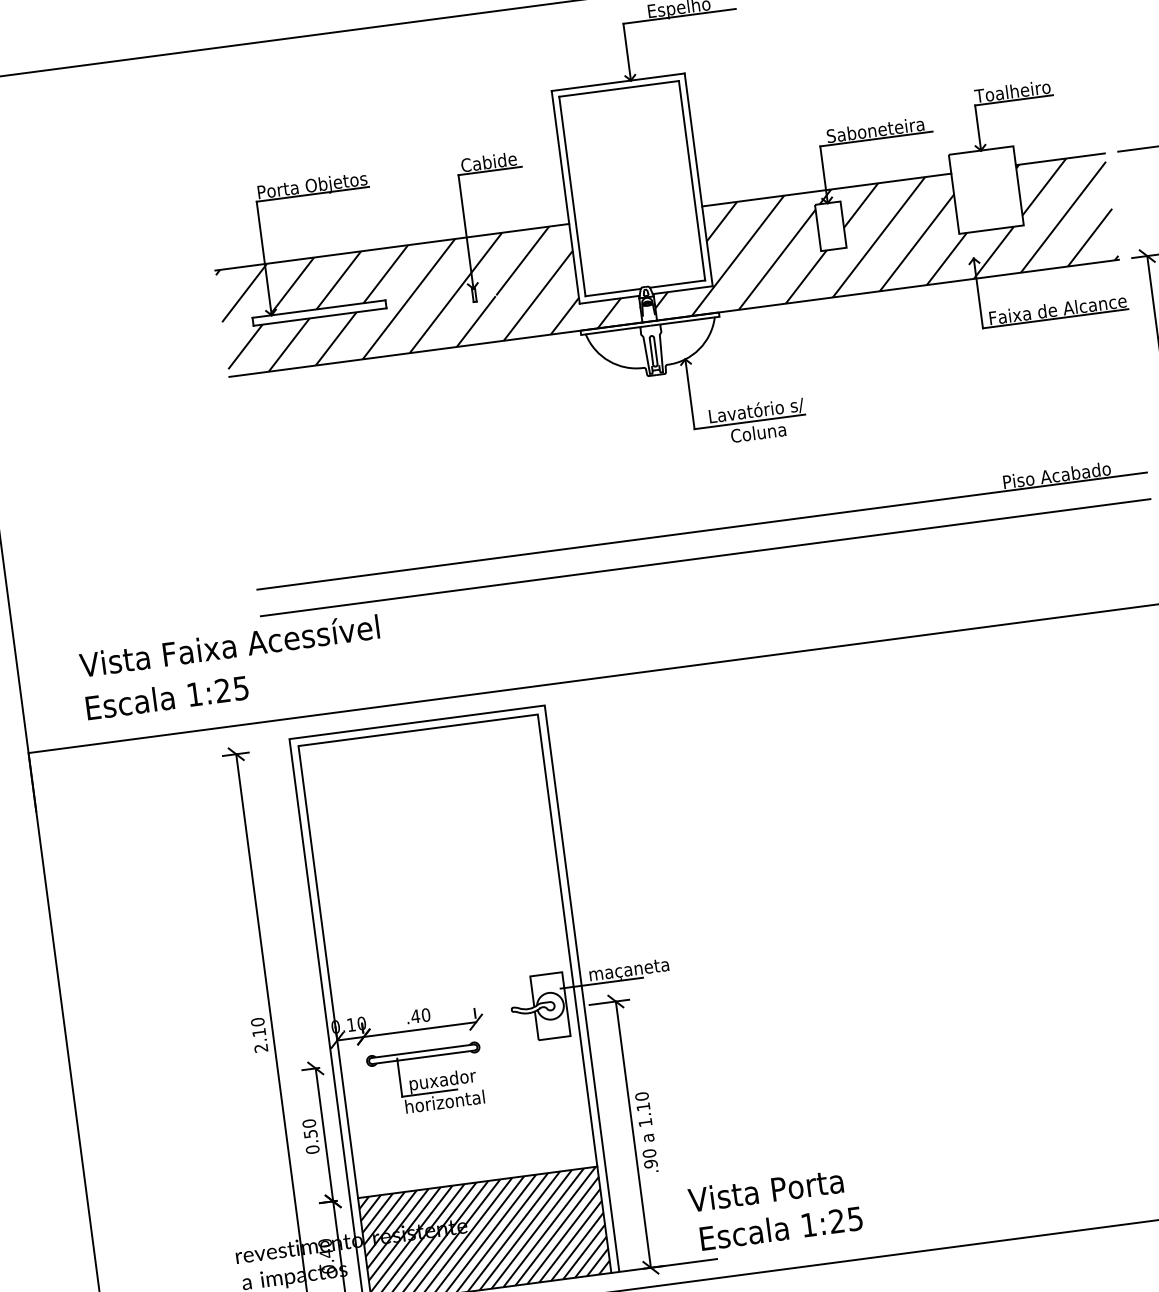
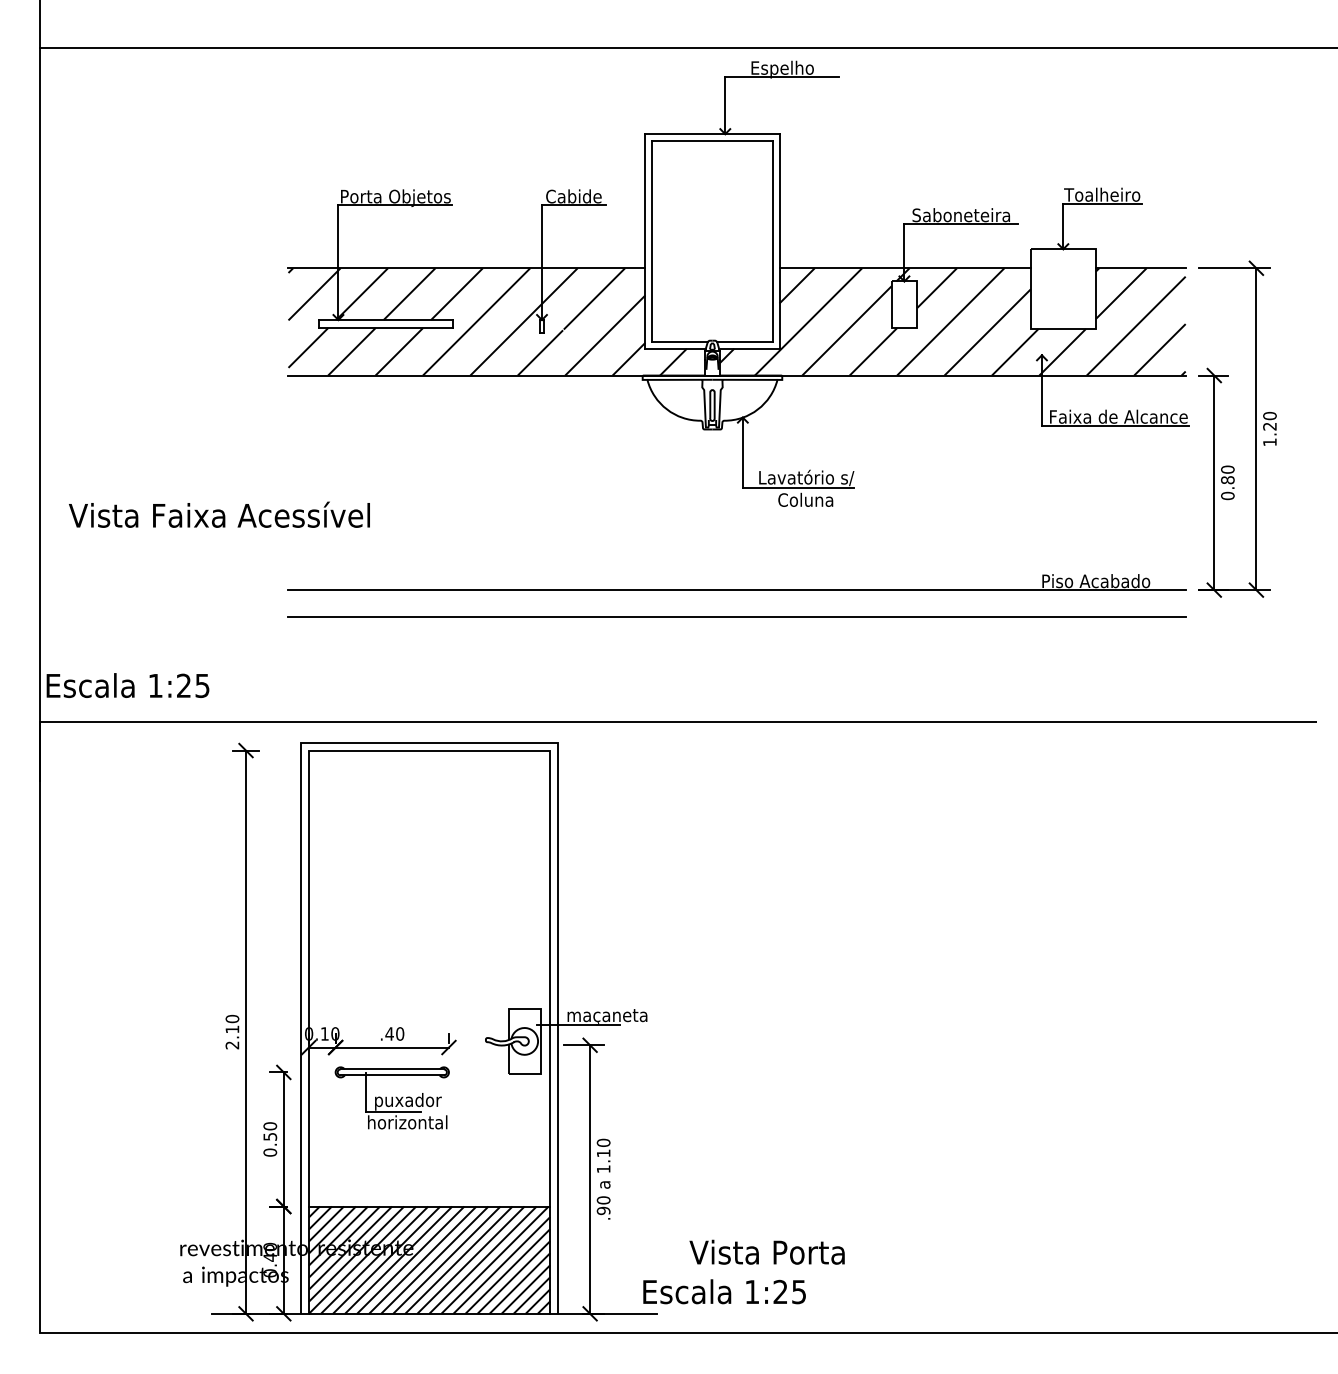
text: (229, 645) -> (219, 514), moved
text: (166, 697) -> (127, 685), moved
text: (765, 1189) -> (766, 1251), moved

